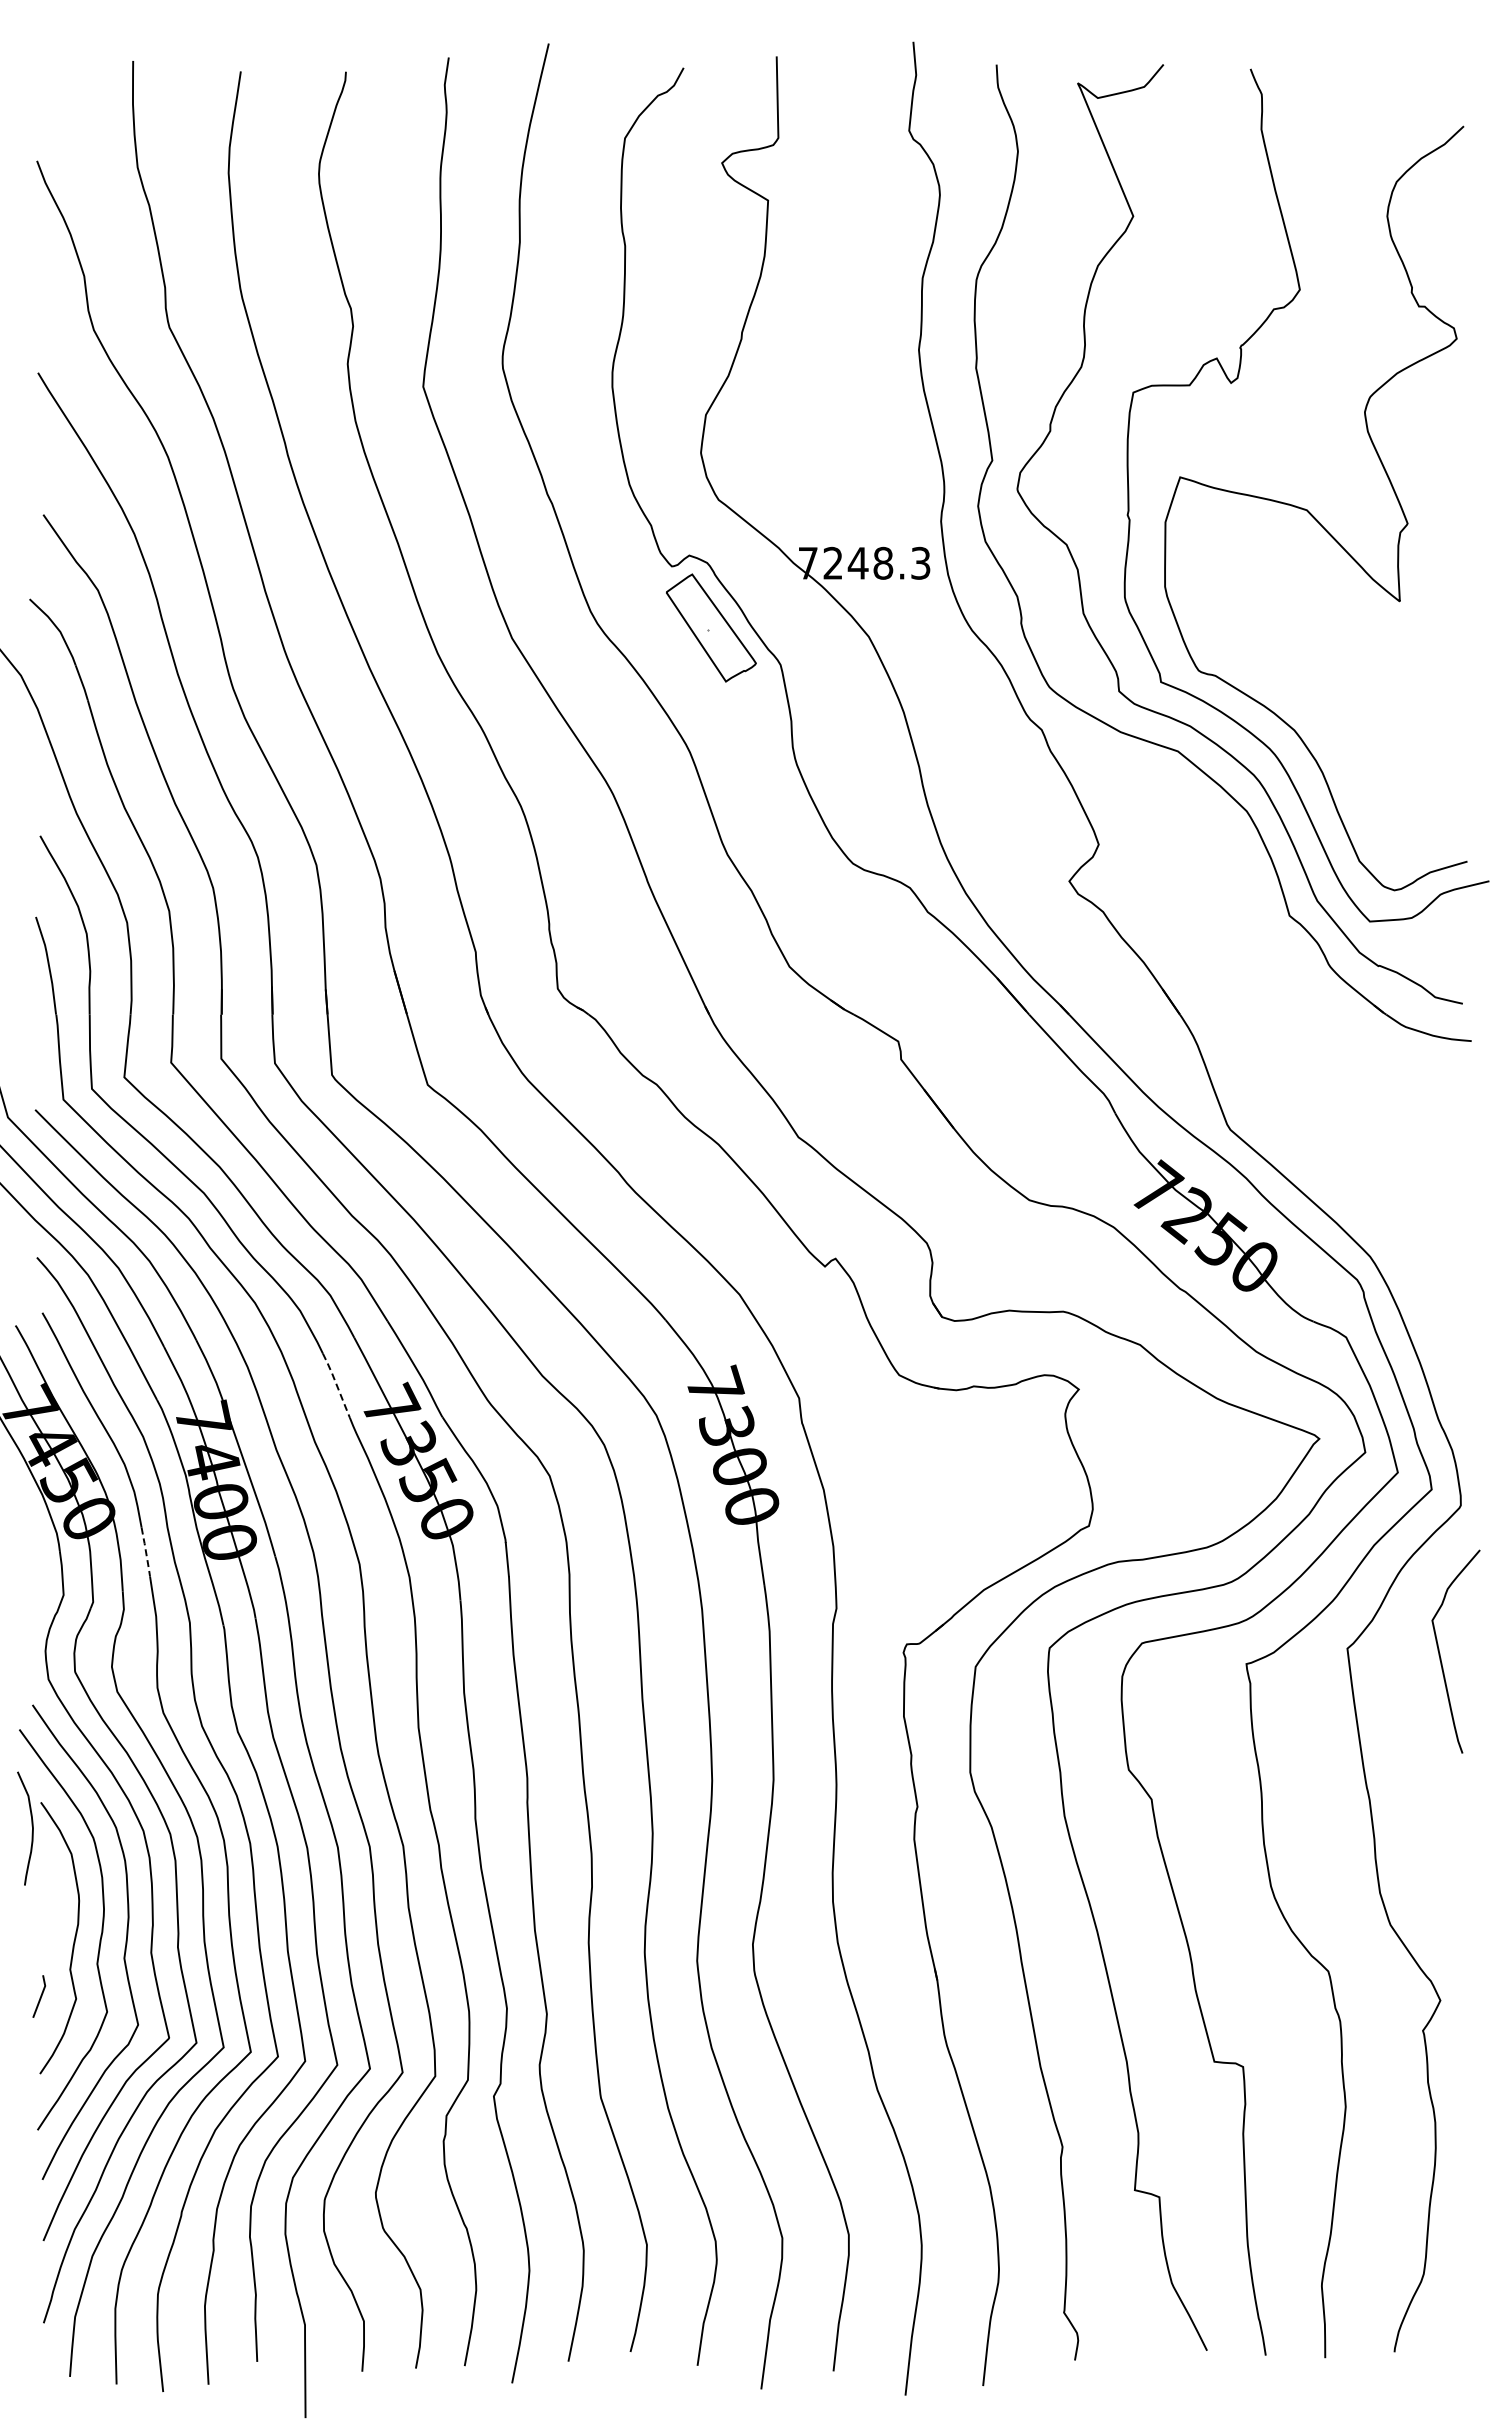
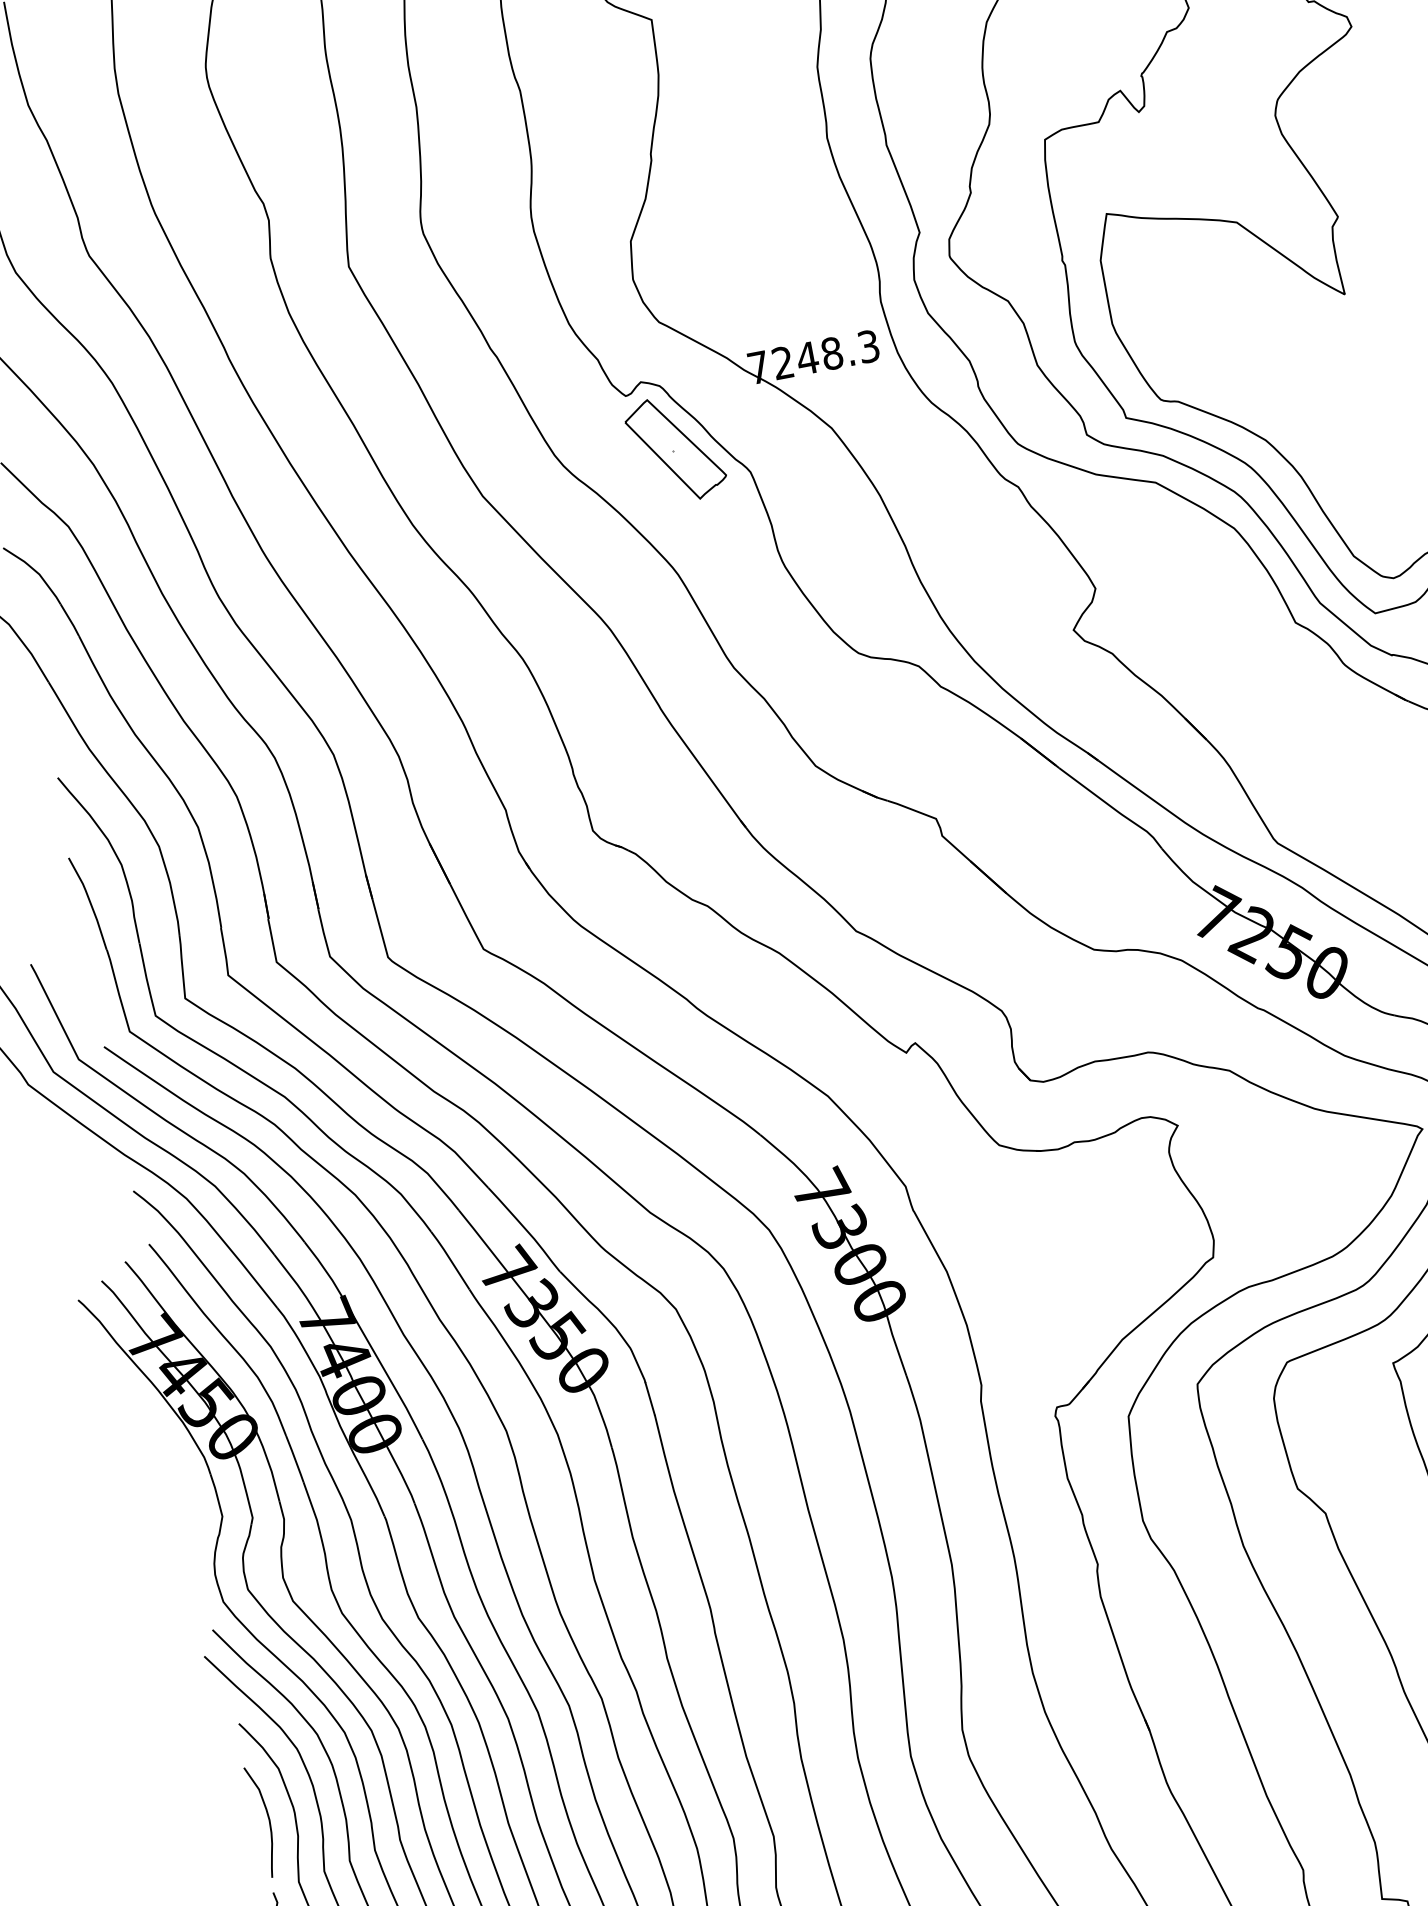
line: (336, 1384) -> (450, 1259), dashed -> solid
line: (146, 1552) -> (295, 1459), dashed -> solid
curve: (31, 1826) -> (267, 1818), moved

